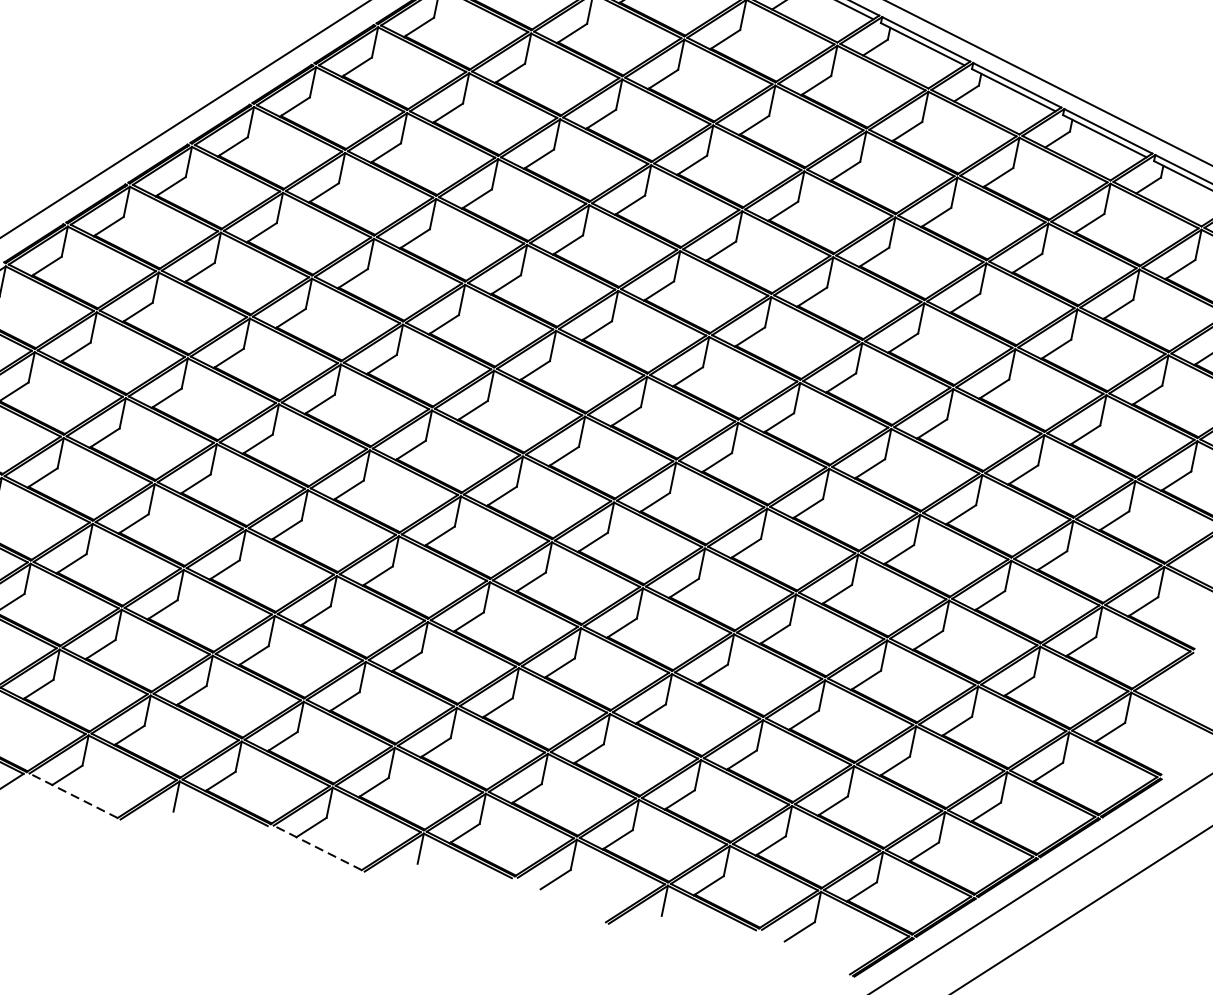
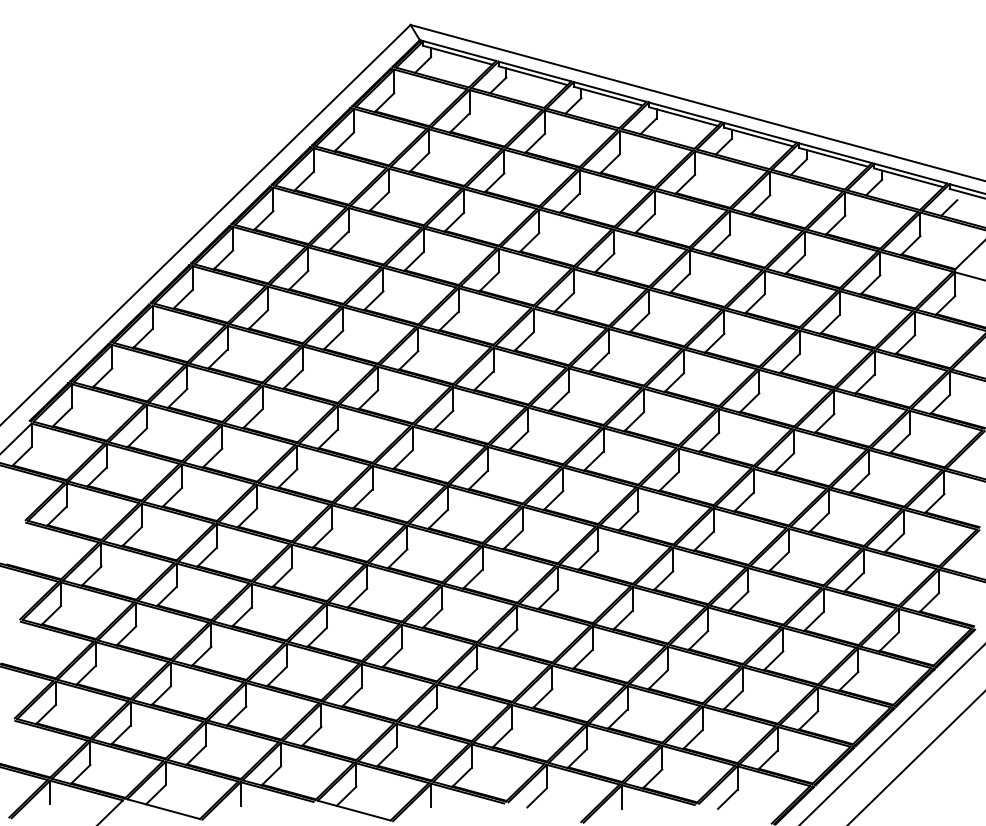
line: (73, 796) -> (163, 809), dashed -> solid
line: (318, 847) -> (354, 810), dashed -> solid

